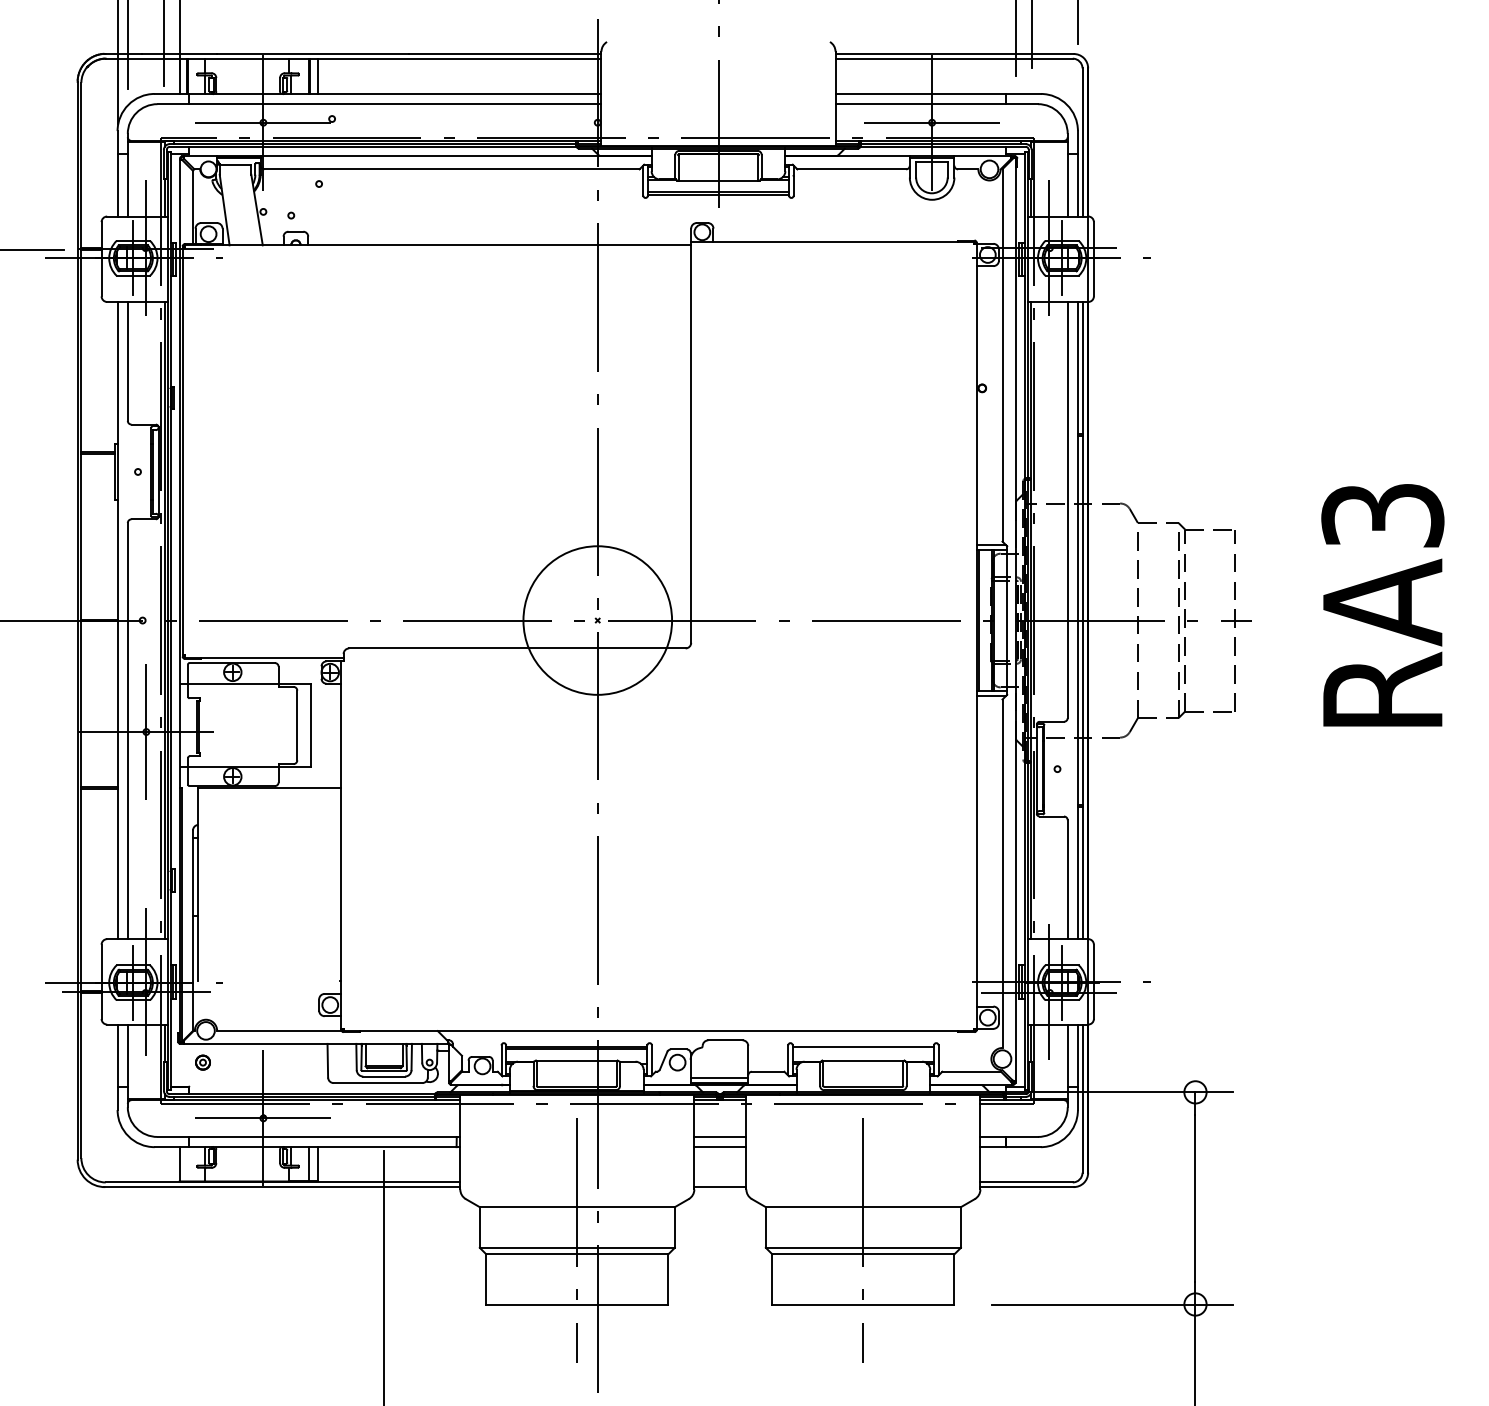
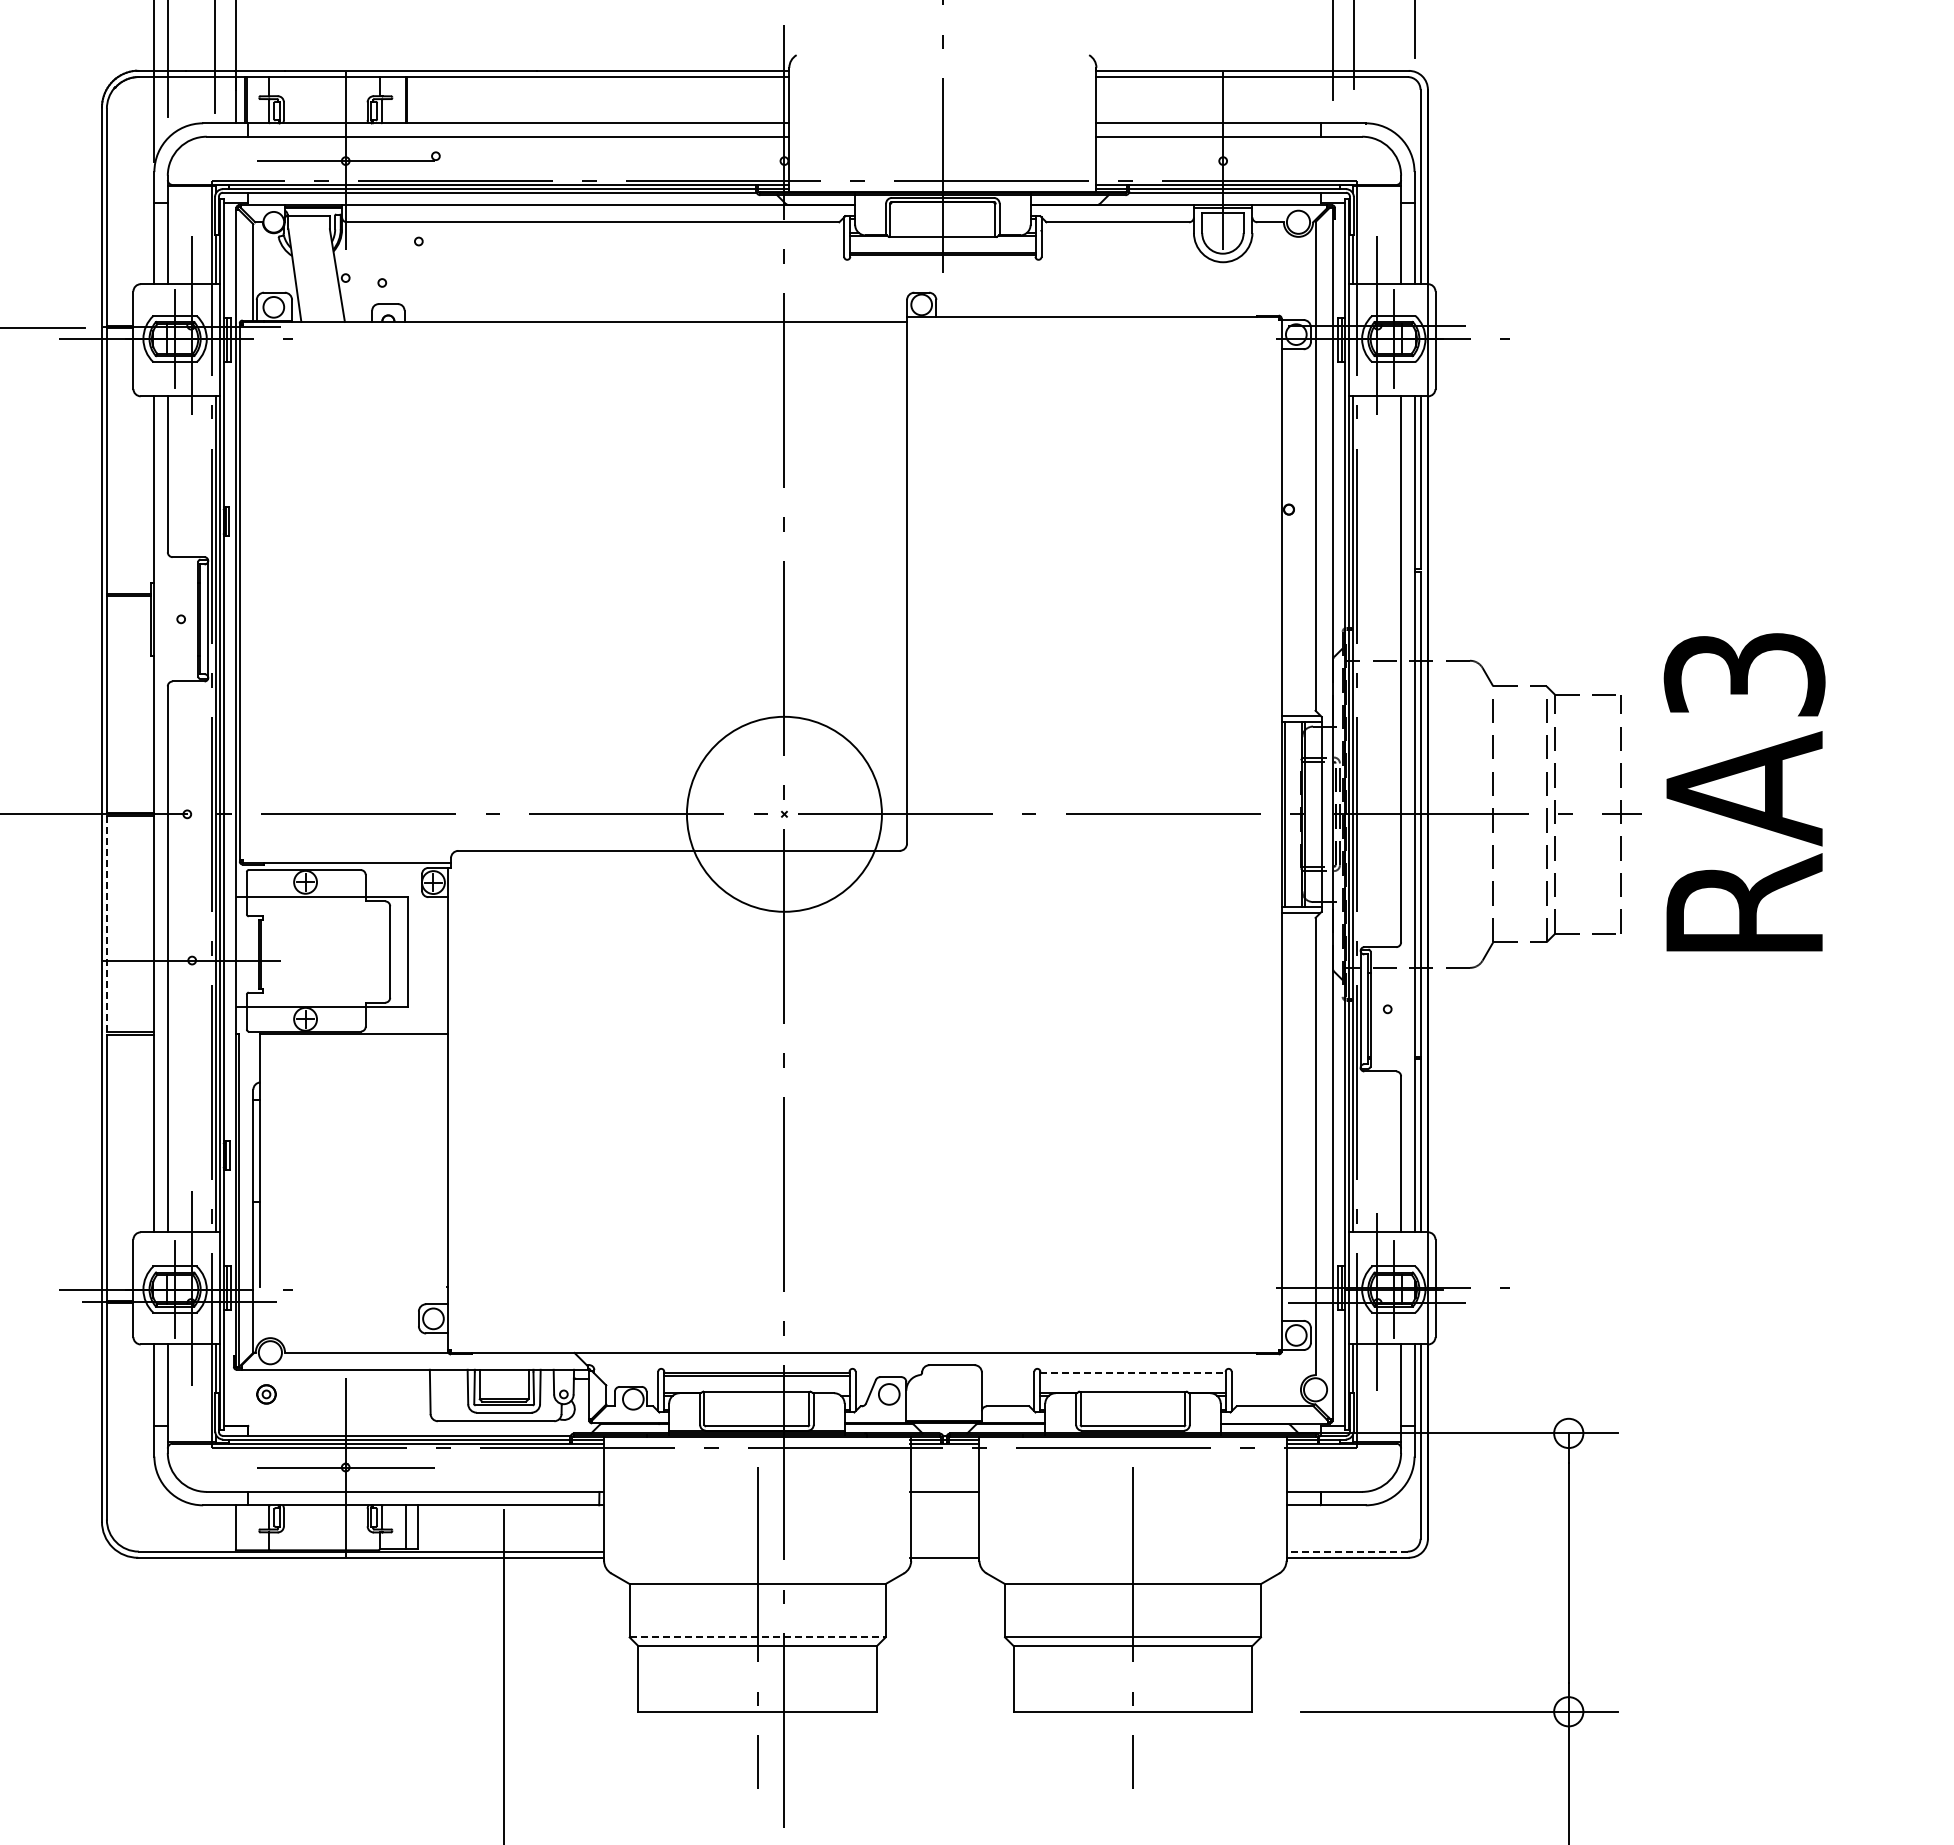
line: (318, 76) -> (417, 100), removed
line: (931, 123) -> (1222, 161), removed
text: (1382, 605) -> (1744, 792), moved
line: (81, 703) -> (106, 923), solid -> dashed
line: (146, 731) -> (192, 960), removed
line: (863, 1046) -> (1133, 1373), solid -> dashed
line: (718, 1077) -> (943, 1414), removed
line: (719, 1147) -> (944, 1505), removed
line: (1026, 1182) -> (1347, 1551), solid -> dashed
line: (577, 1247) -> (757, 1637), solid -> dashed

